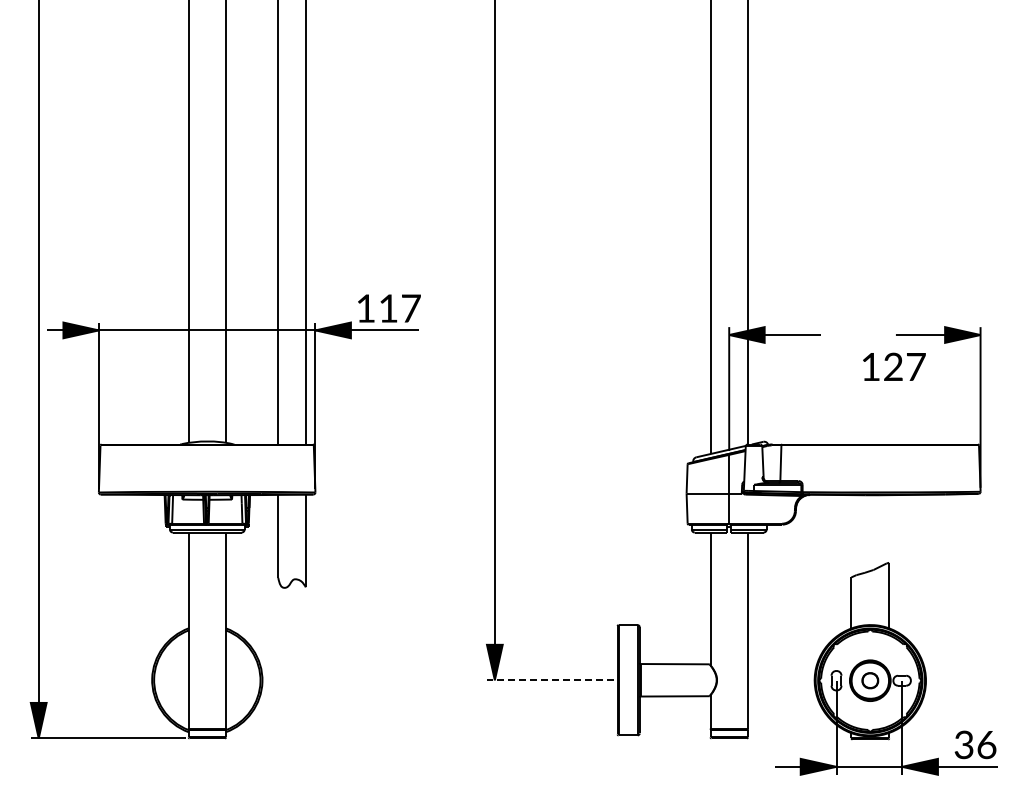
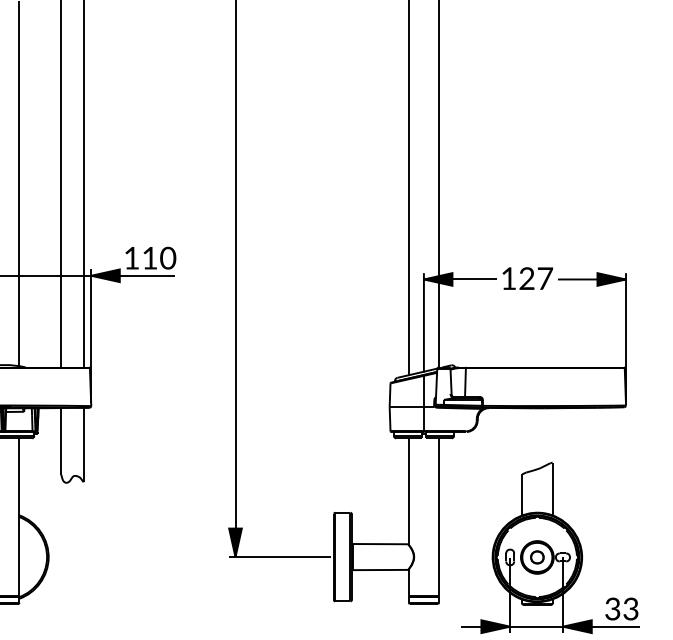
text: (411, 308) -> (168, 258), 117 -> 110
text: (894, 366) -> (527, 278), moved
line: (549, 680) -> (279, 557), dashed -> solid
text: (986, 744) -> (630, 608), 36 -> 33

